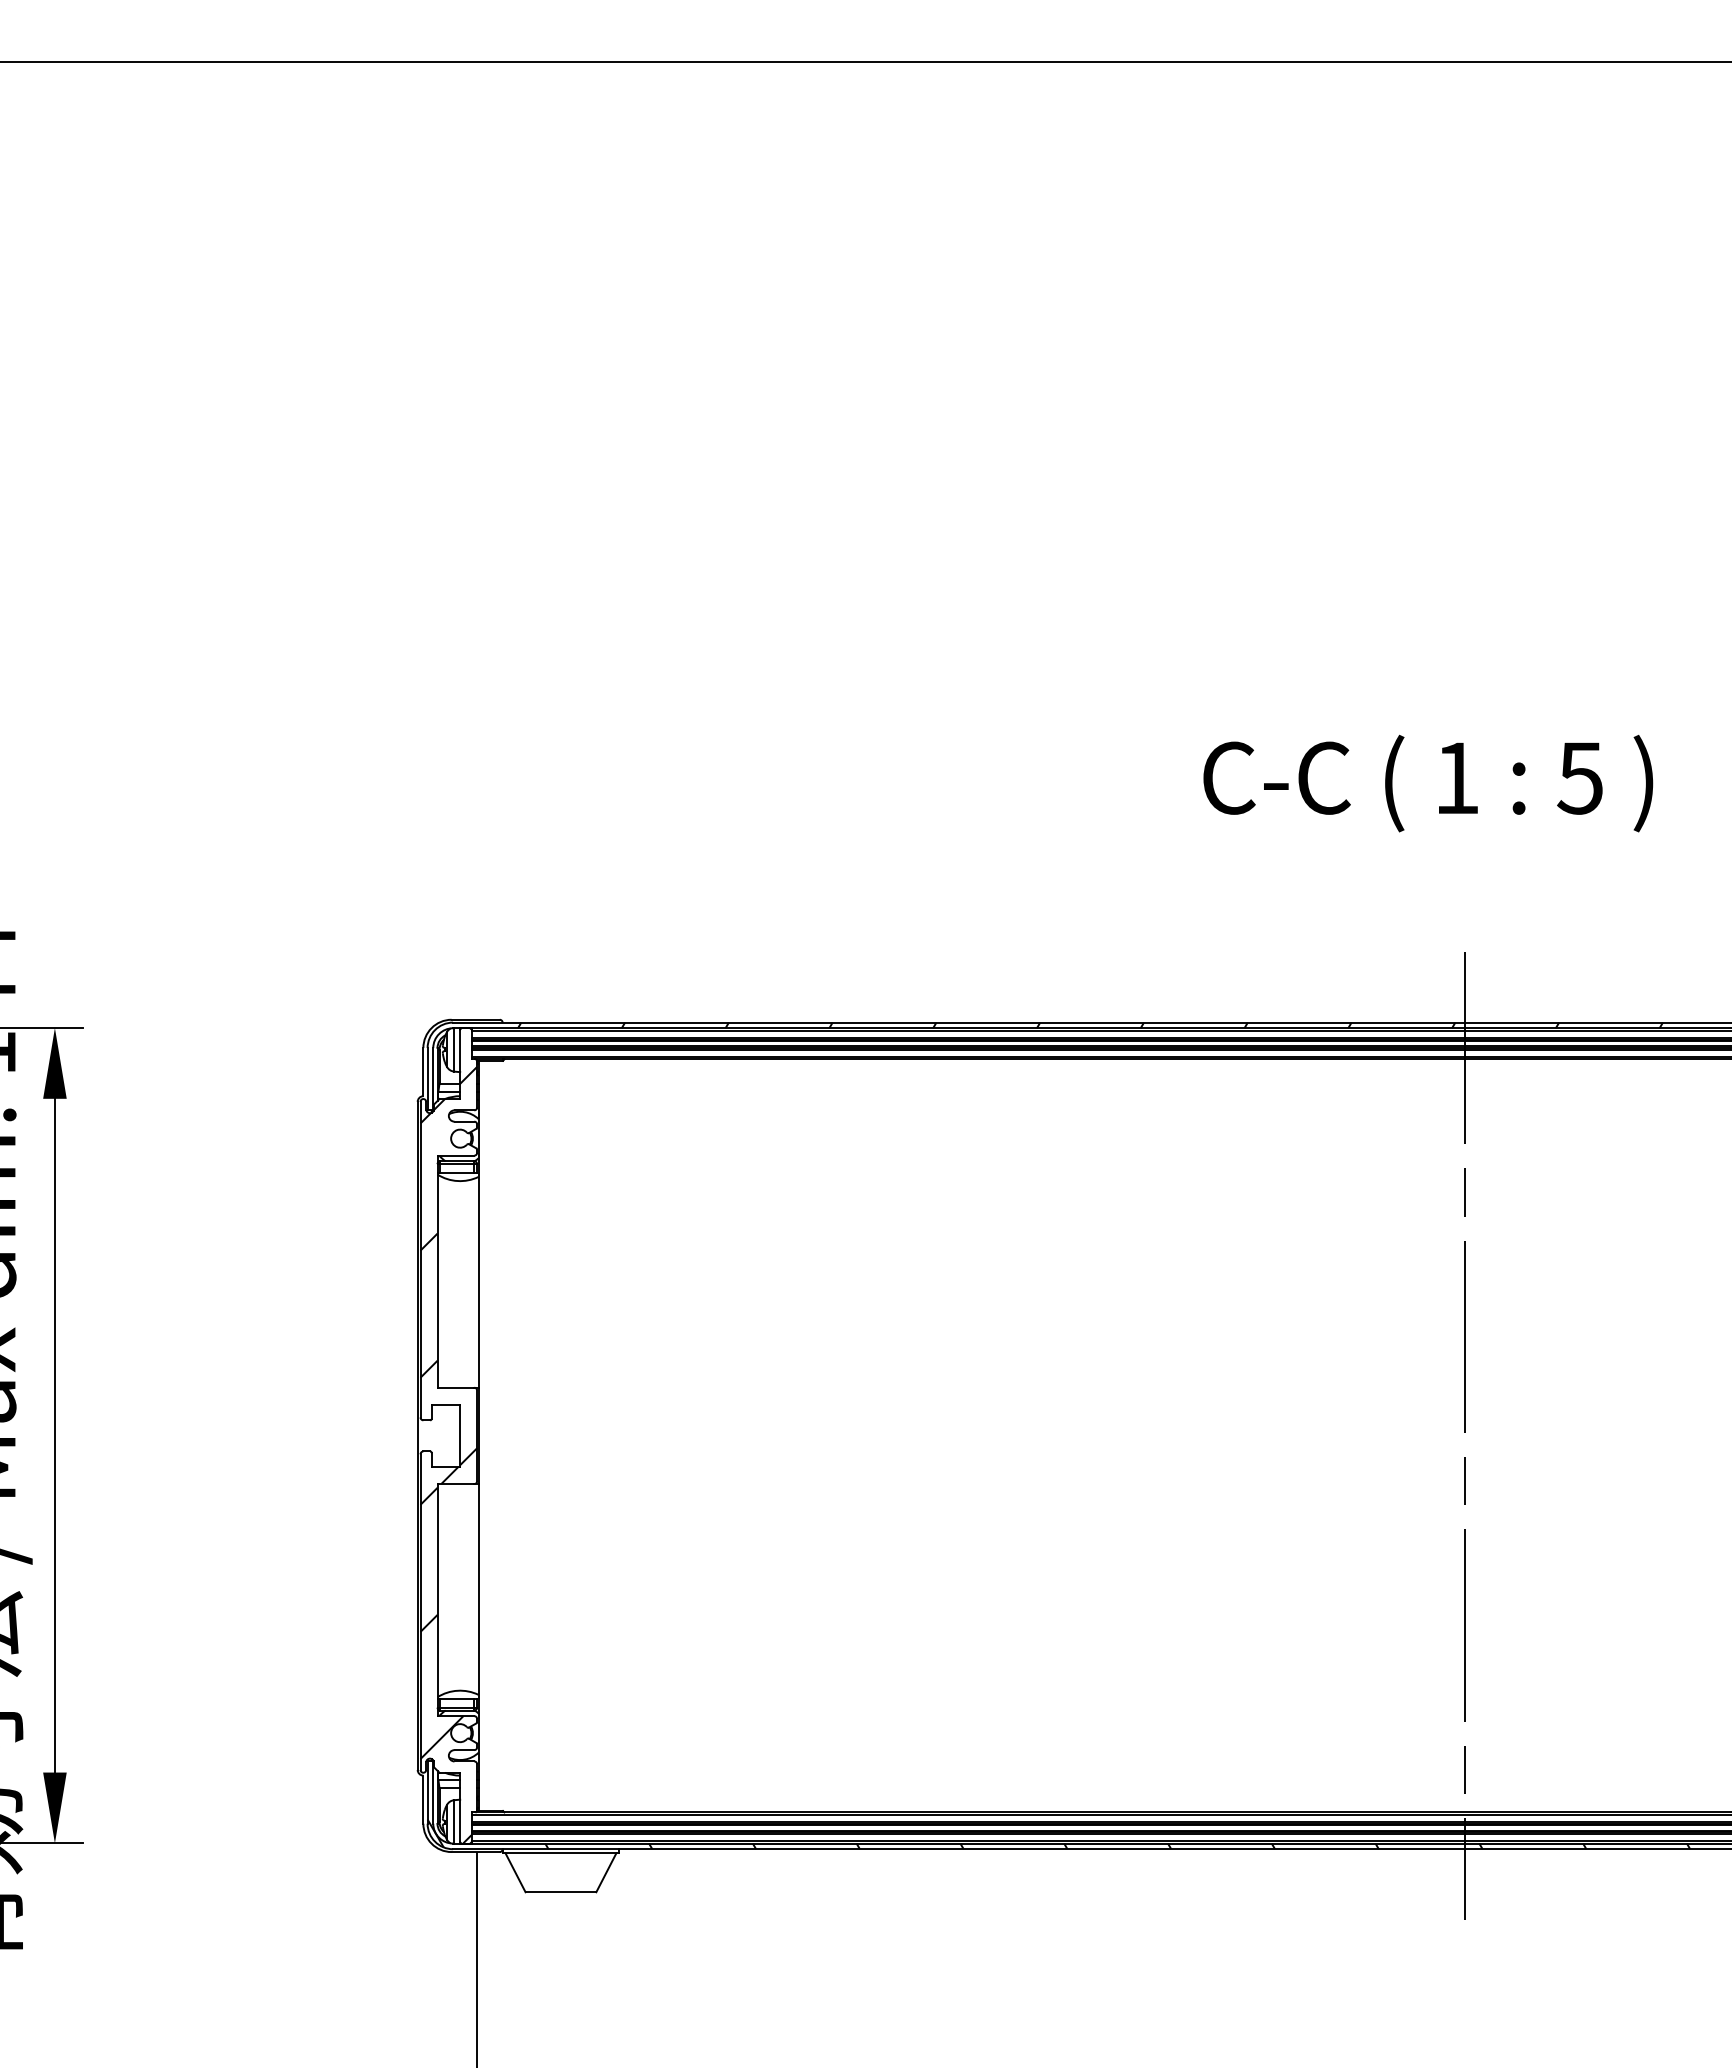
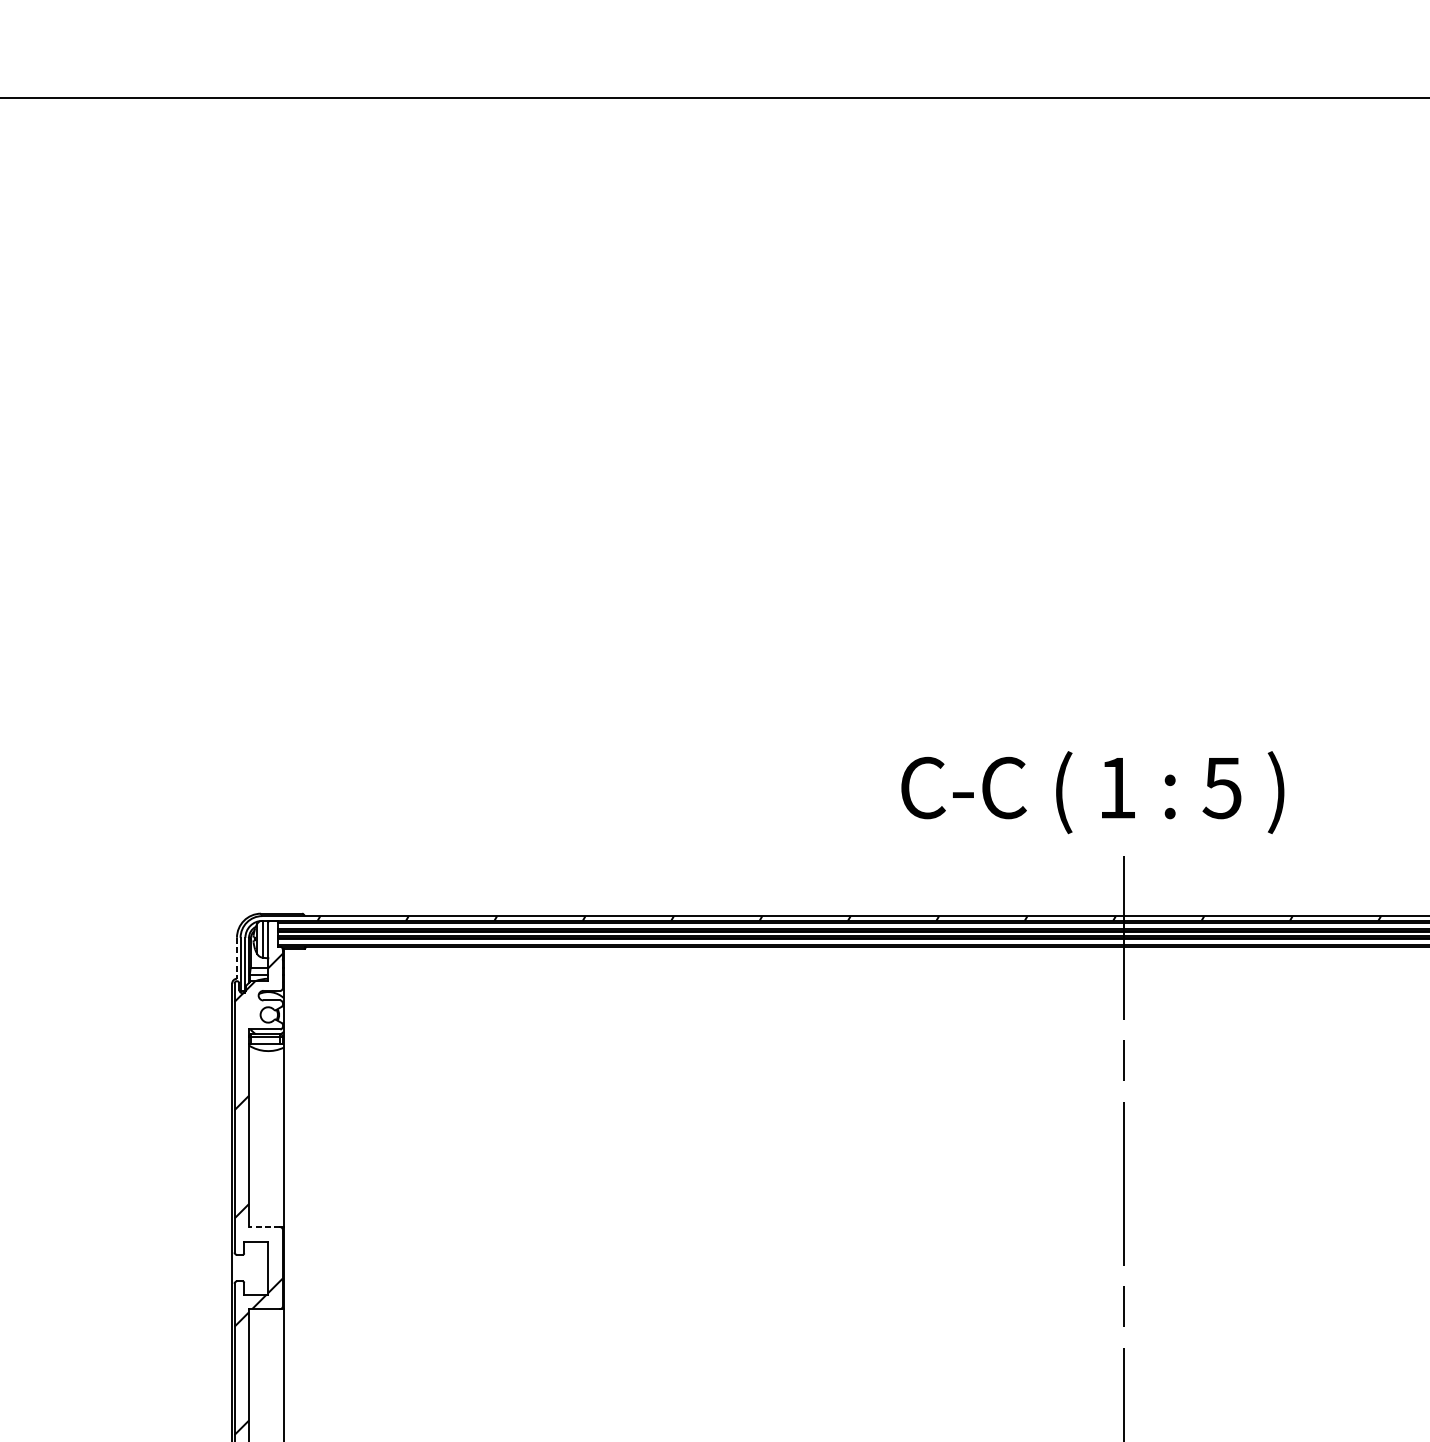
text: (1428, 783) -> (1093, 792), moved
line: (423, 1072) -> (237, 958), solid -> dashed
line: (455, 1387) -> (264, 1226), solid -> dashed

